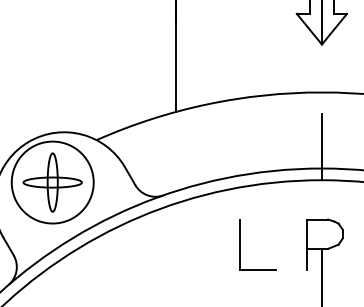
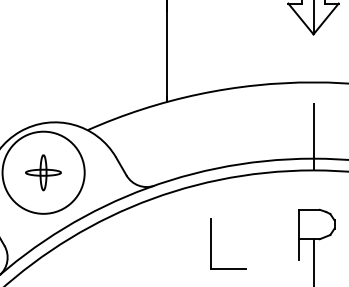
part: (52, 182) -> (43, 172), size x0.6
part: (240, 244) -> (210, 243), moved

